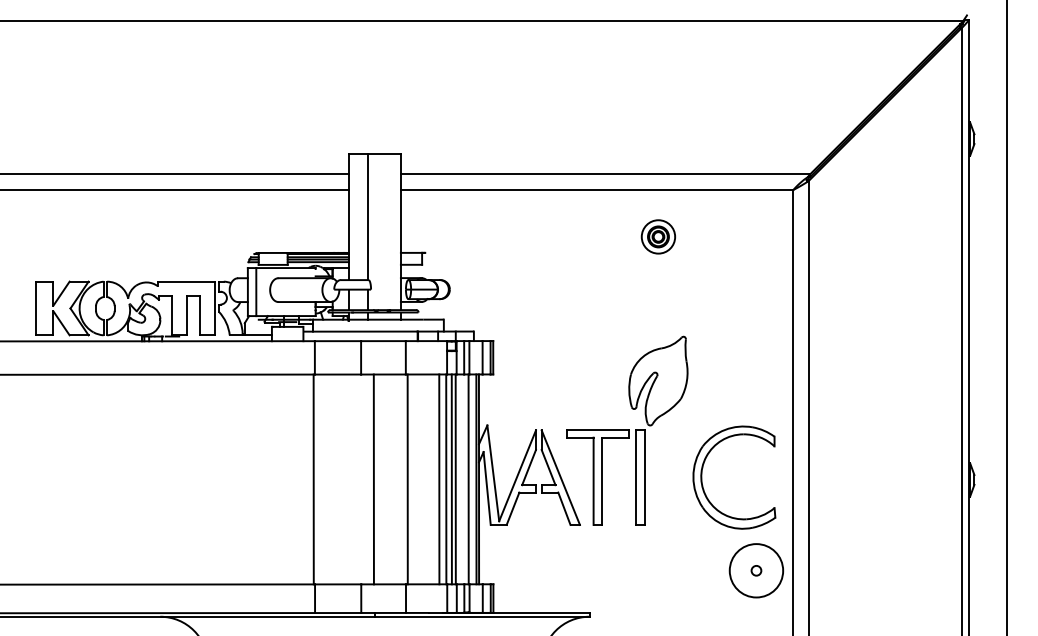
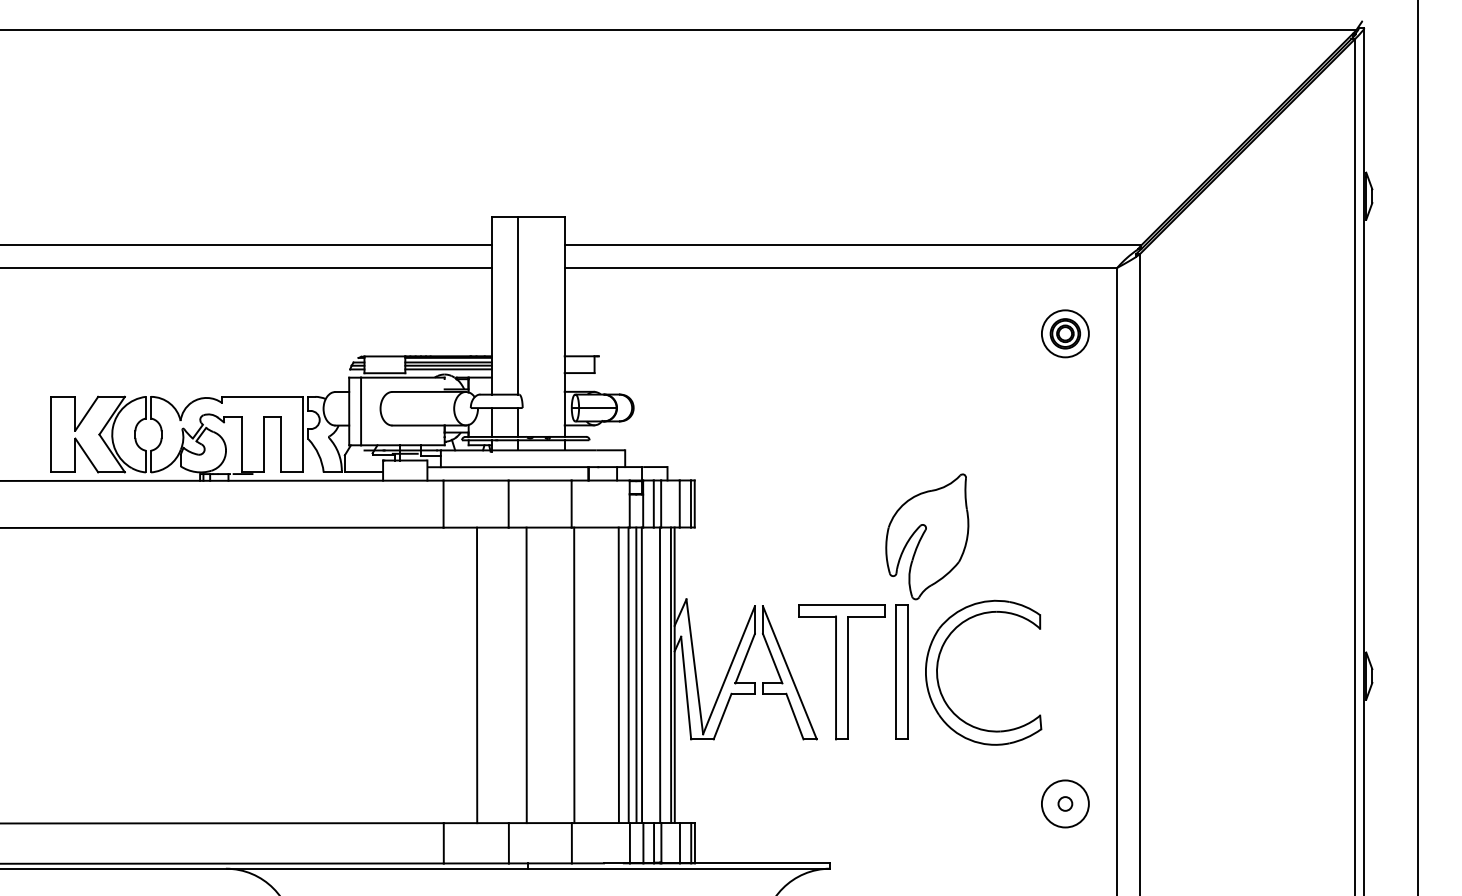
part: (657, 236) -> (1064, 333), moved
part: (702, 477) -> (938, 672), moved
line: (313, 479) -> (476, 675), moved
circle: (756, 570) -> (1065, 803), size x0.62

